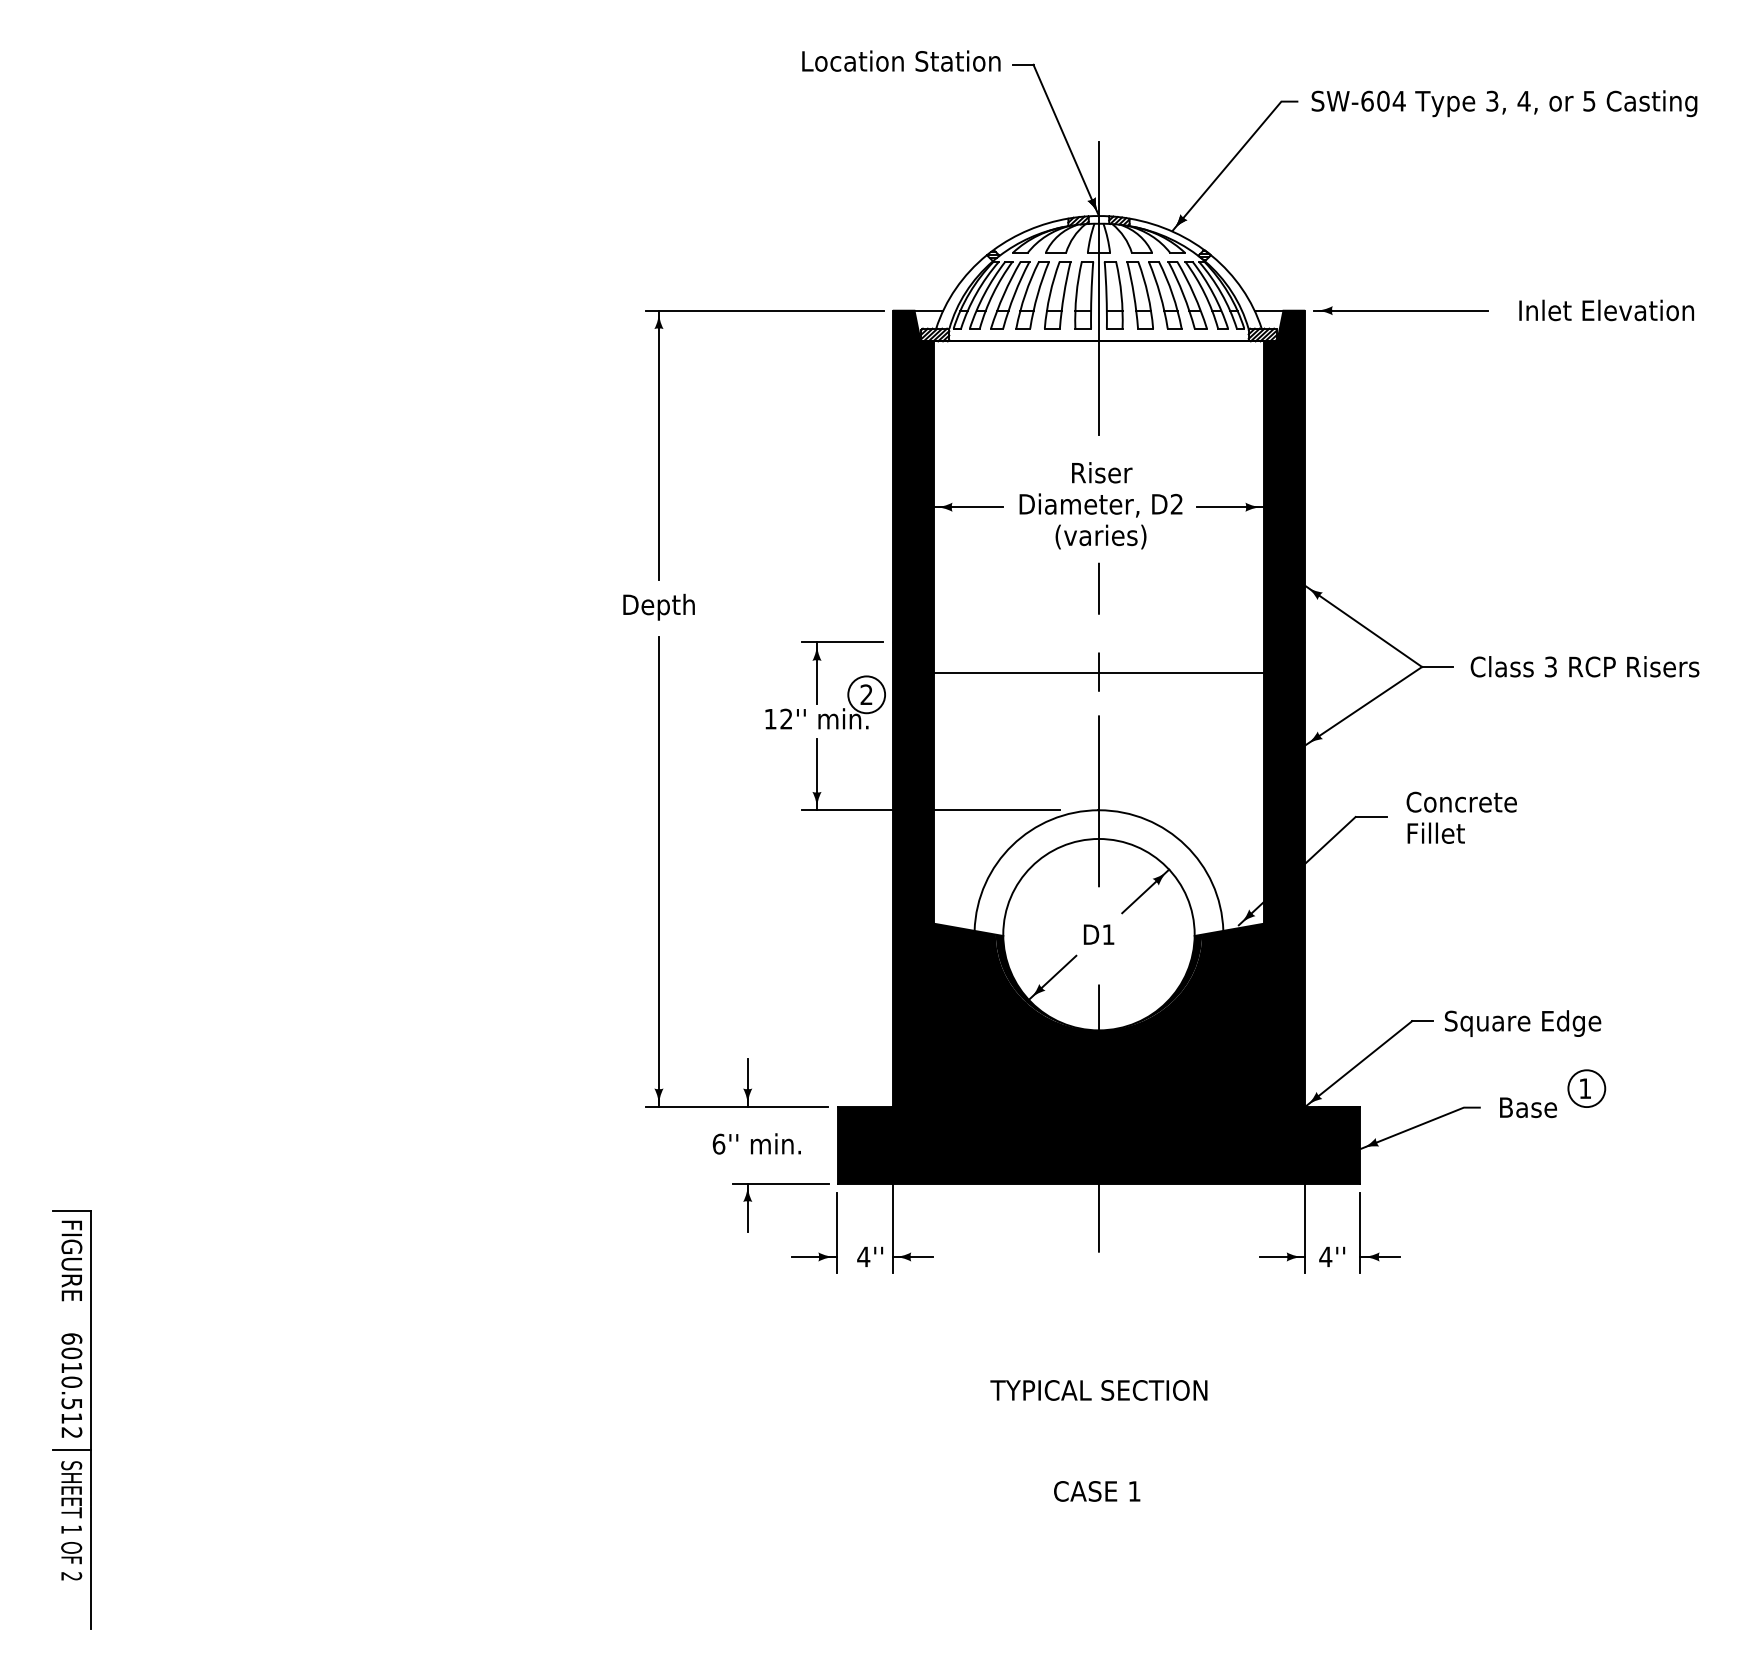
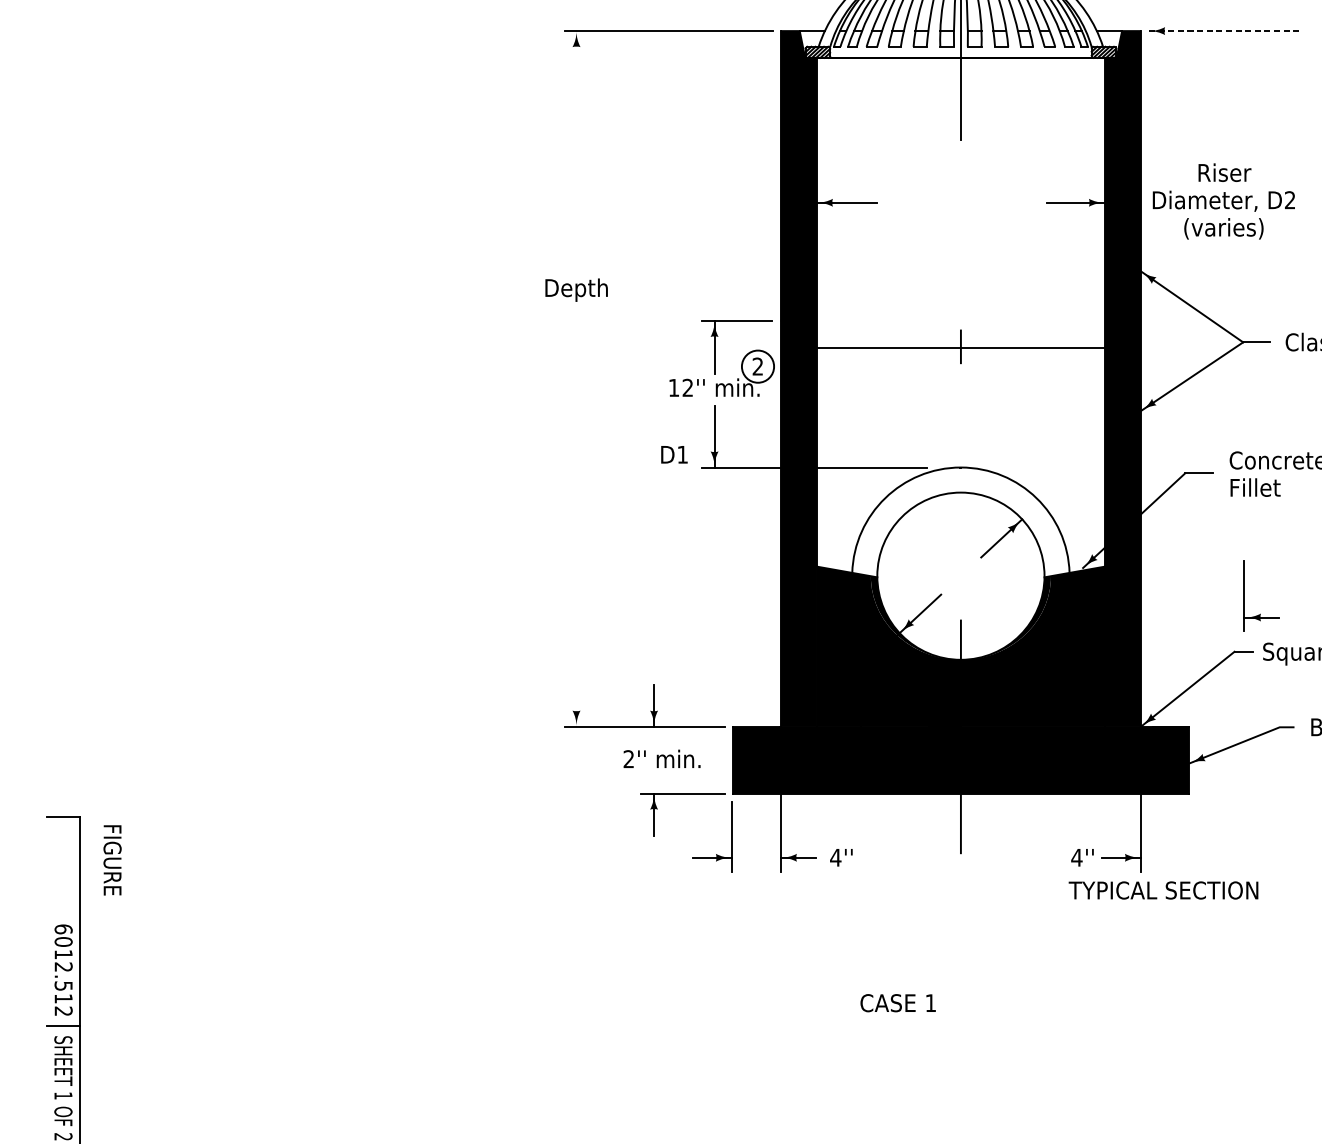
line: (1400, 310) -> (1224, 30), solid -> dashed
line: (658, 444) -> (576, 147), removed
text: (1100, 505) -> (1223, 201), moved
line: (1098, 588) -> (960, 273), removed
line: (1099, 801) -> (961, 459), removed
line: (658, 871) -> (576, 521), removed
text: (1098, 934) -> (673, 454), moved
text: (718, 1143) -> (628, 758), 6'' -> 2''
part: (1360, 1232) -> (1244, 596), moved
text: (870, 1256) -> (841, 857), moved
text: (1332, 1256) -> (1082, 857), moved
text: (71, 1260) -> (112, 859), moved
text: (71, 1381) -> (63, 966), 6010.512 -> 6012.512
text: (1098, 1390) -> (1163, 890), moved
text: (1097, 1491) -> (898, 1003), moved

